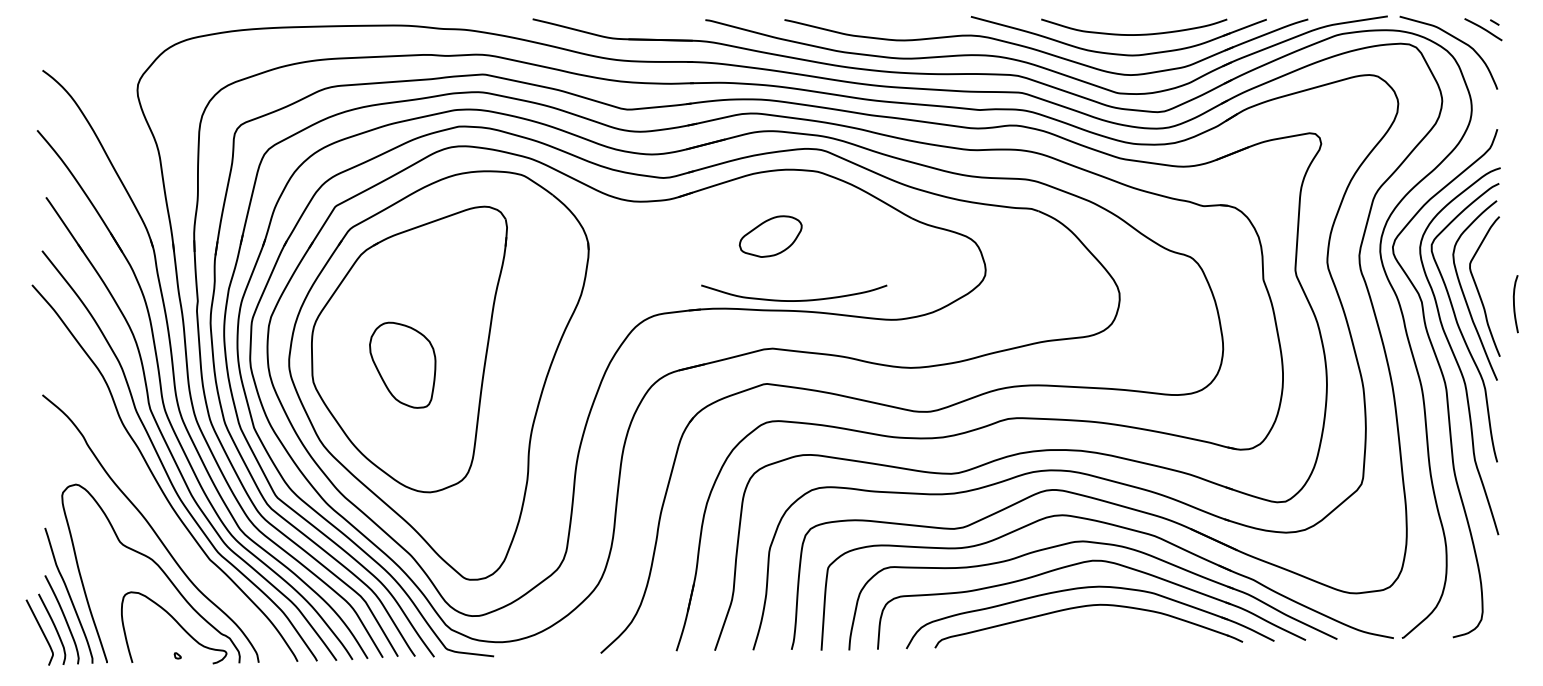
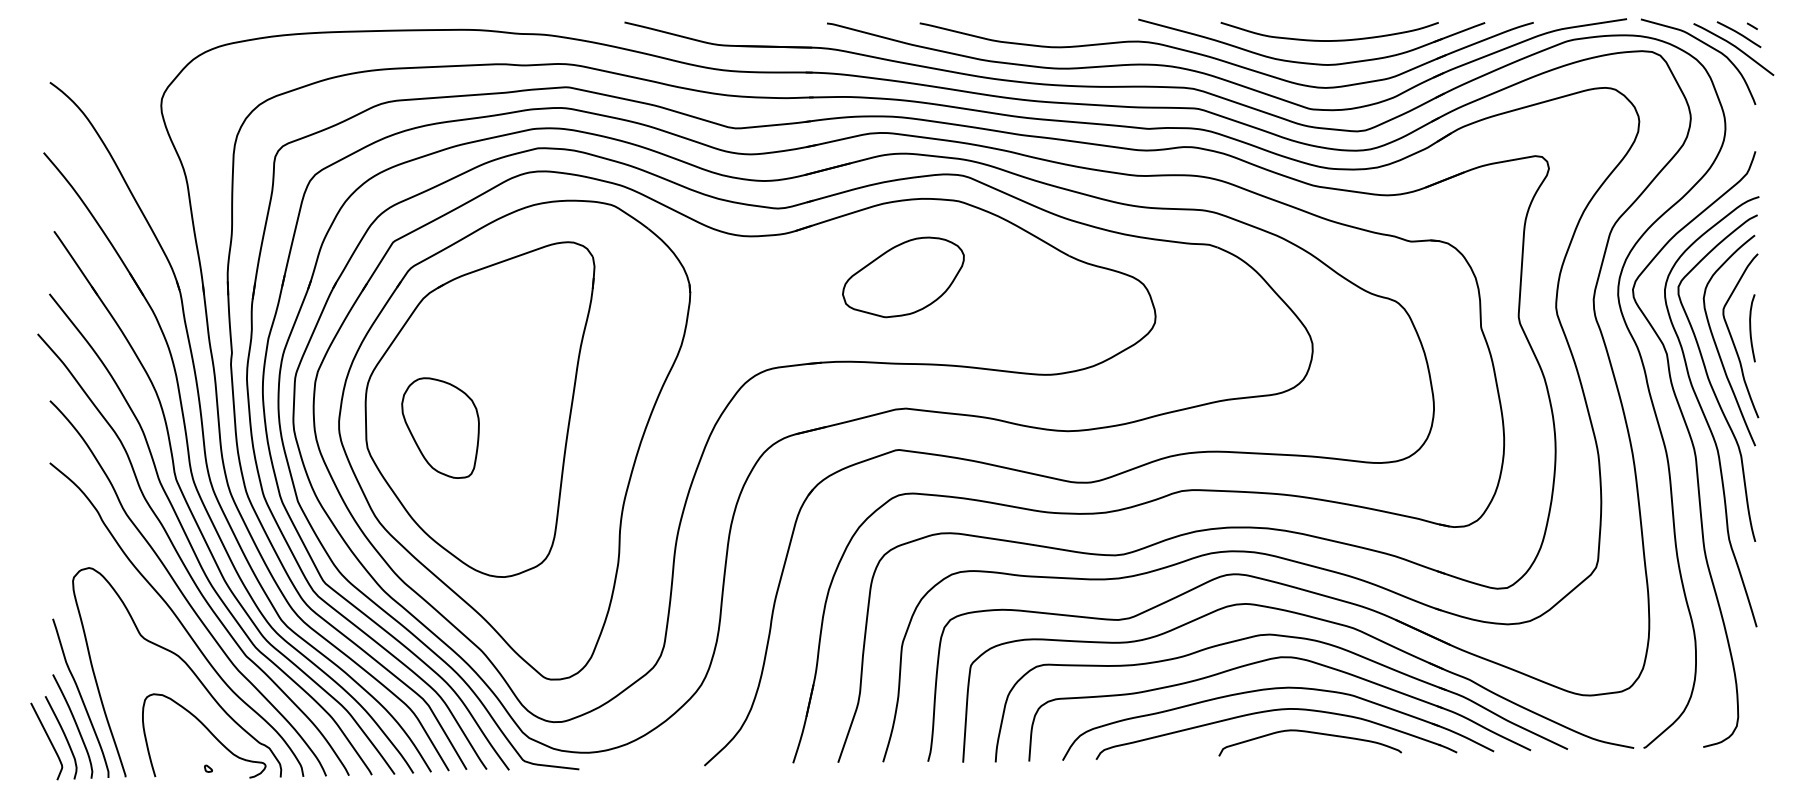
curve: (1479, 40) -> (1734, 47), added
part: (770, 236) -> (903, 277), size x1.67
curve: (794, 300) -> (931, 352), removed
curve: (1514, 304) -> (1750, 328), moved
part: (402, 364) -> (440, 427), moved
curve: (155, 504) -> (182, 591), added
curve: (1117, 625) -> (1310, 733), added

